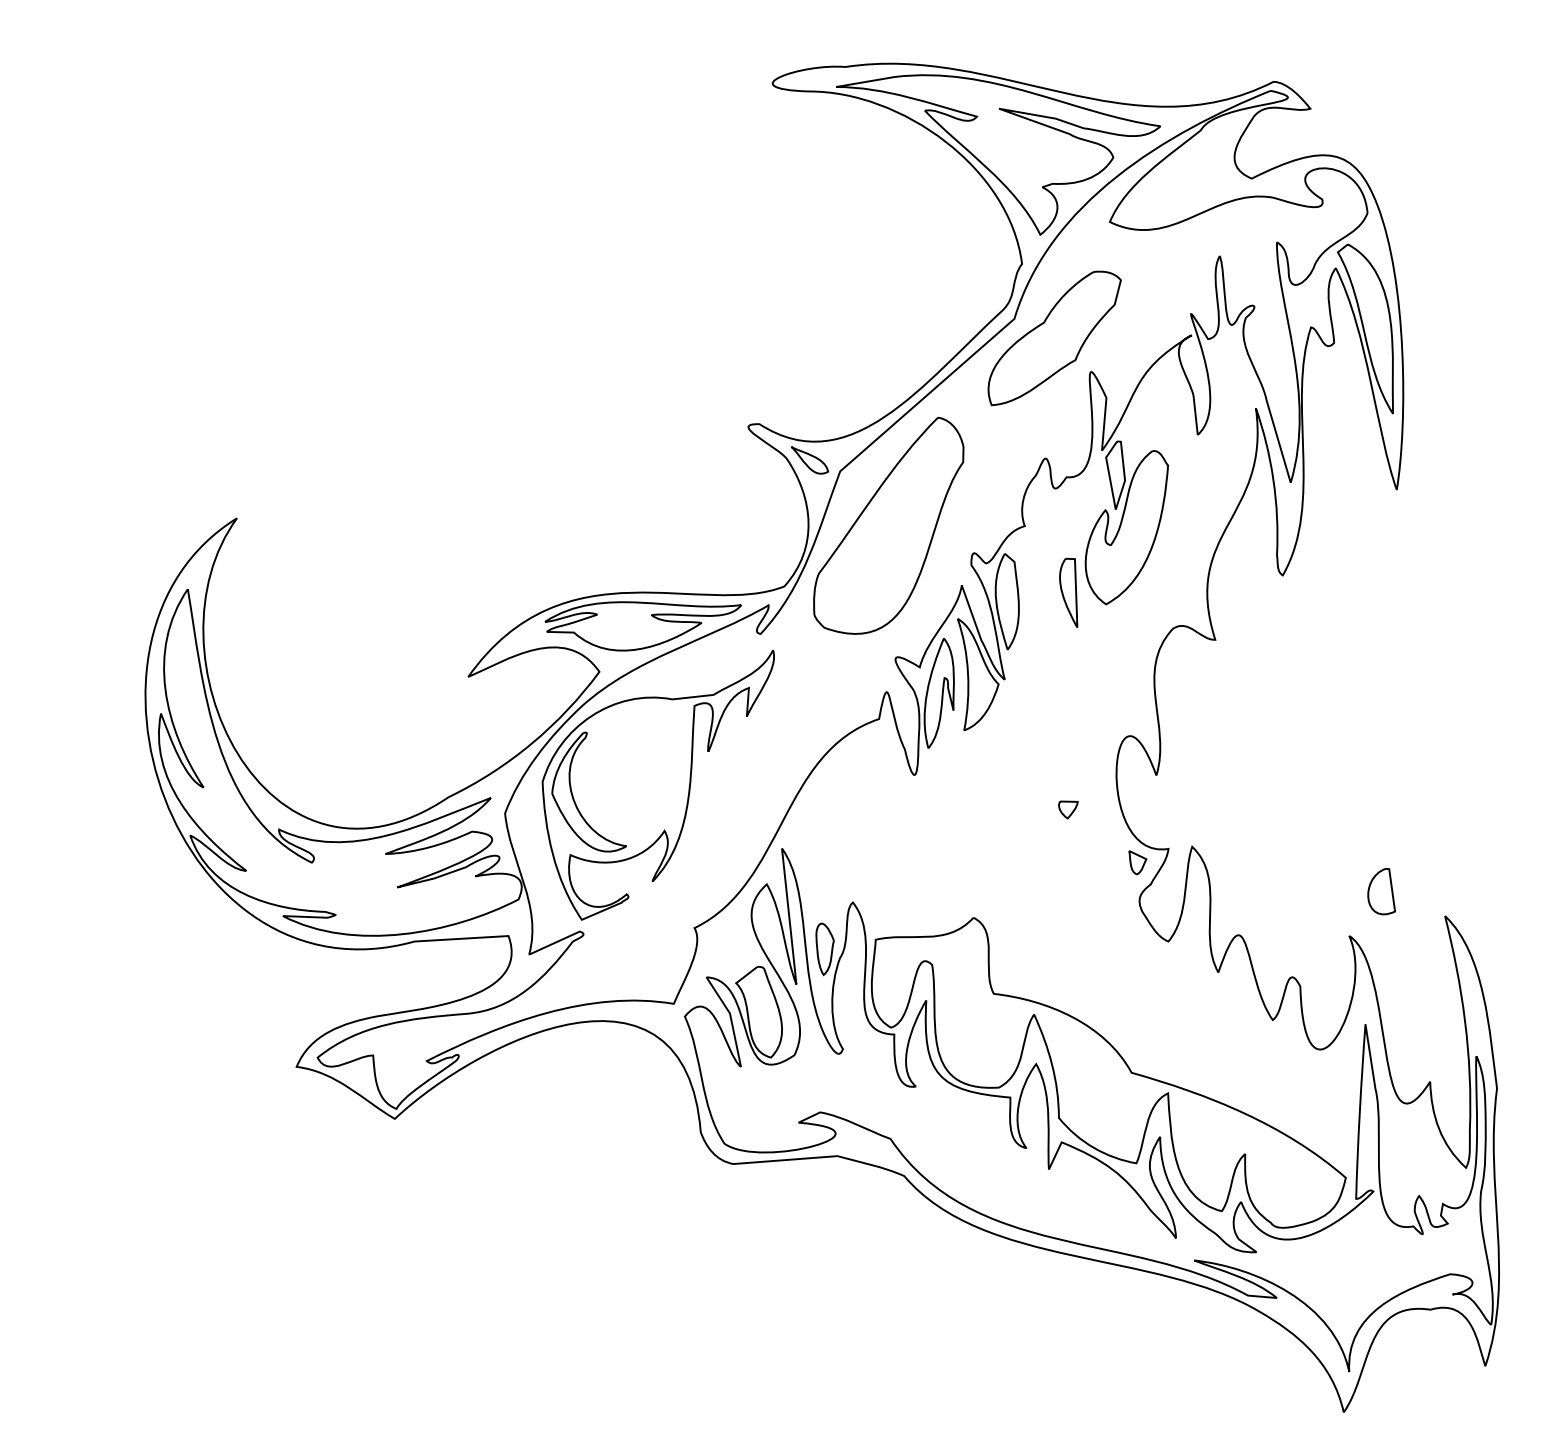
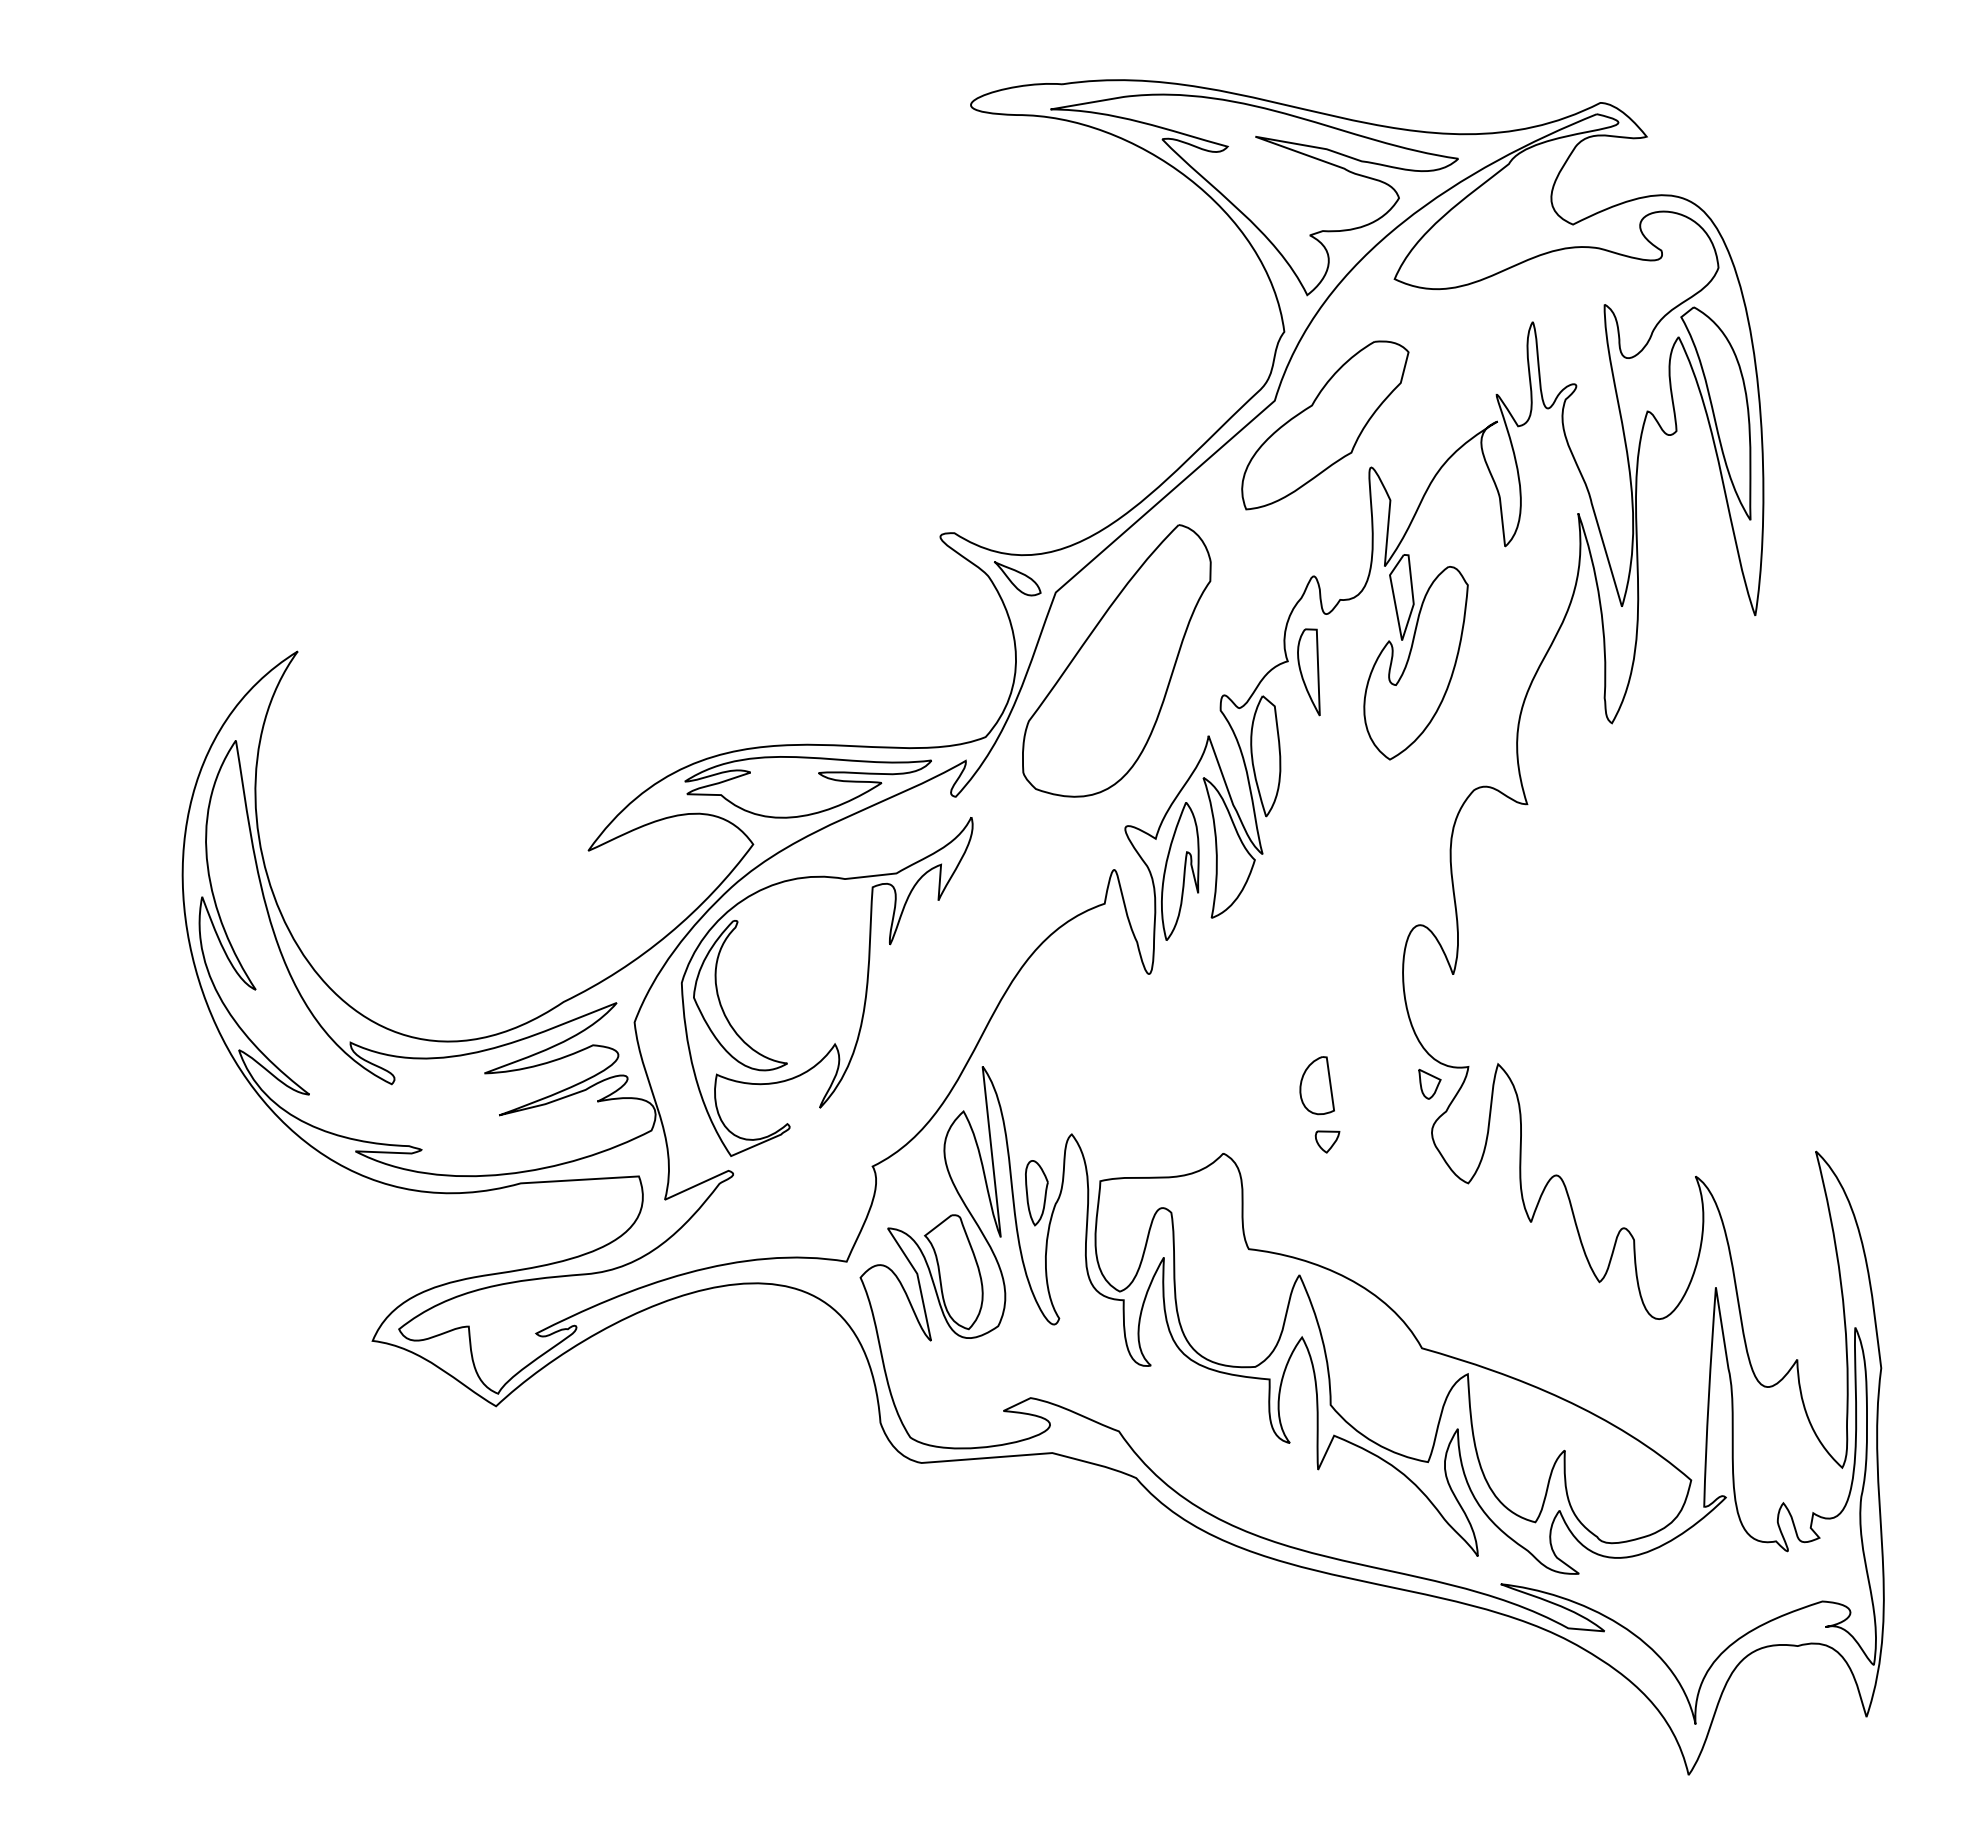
part: (1068, 593) -> (1308, 672), moved
part: (1068, 809) -> (1327, 1141), moved
part: (1381, 891) -> (1316, 1085), moved

